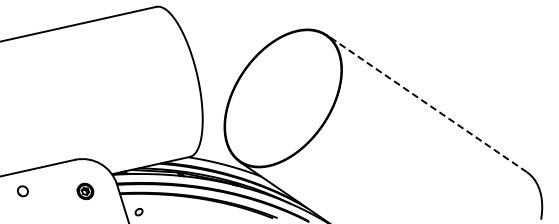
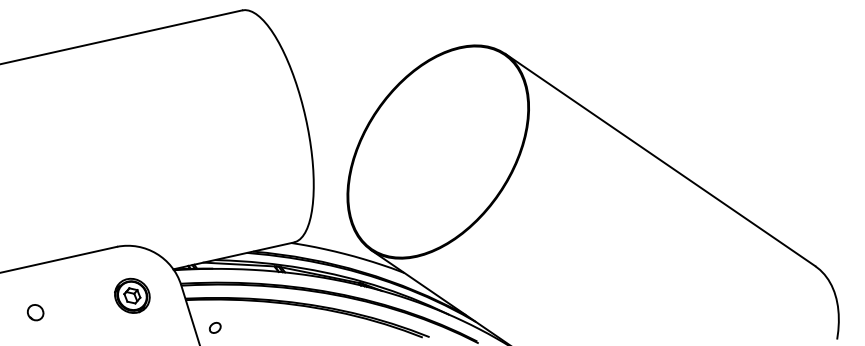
line: (426, 103) -> (659, 159), dashed -> solid
part: (22, 191) -> (34, 312), moved
part: (85, 191) -> (132, 295), size x1.43

